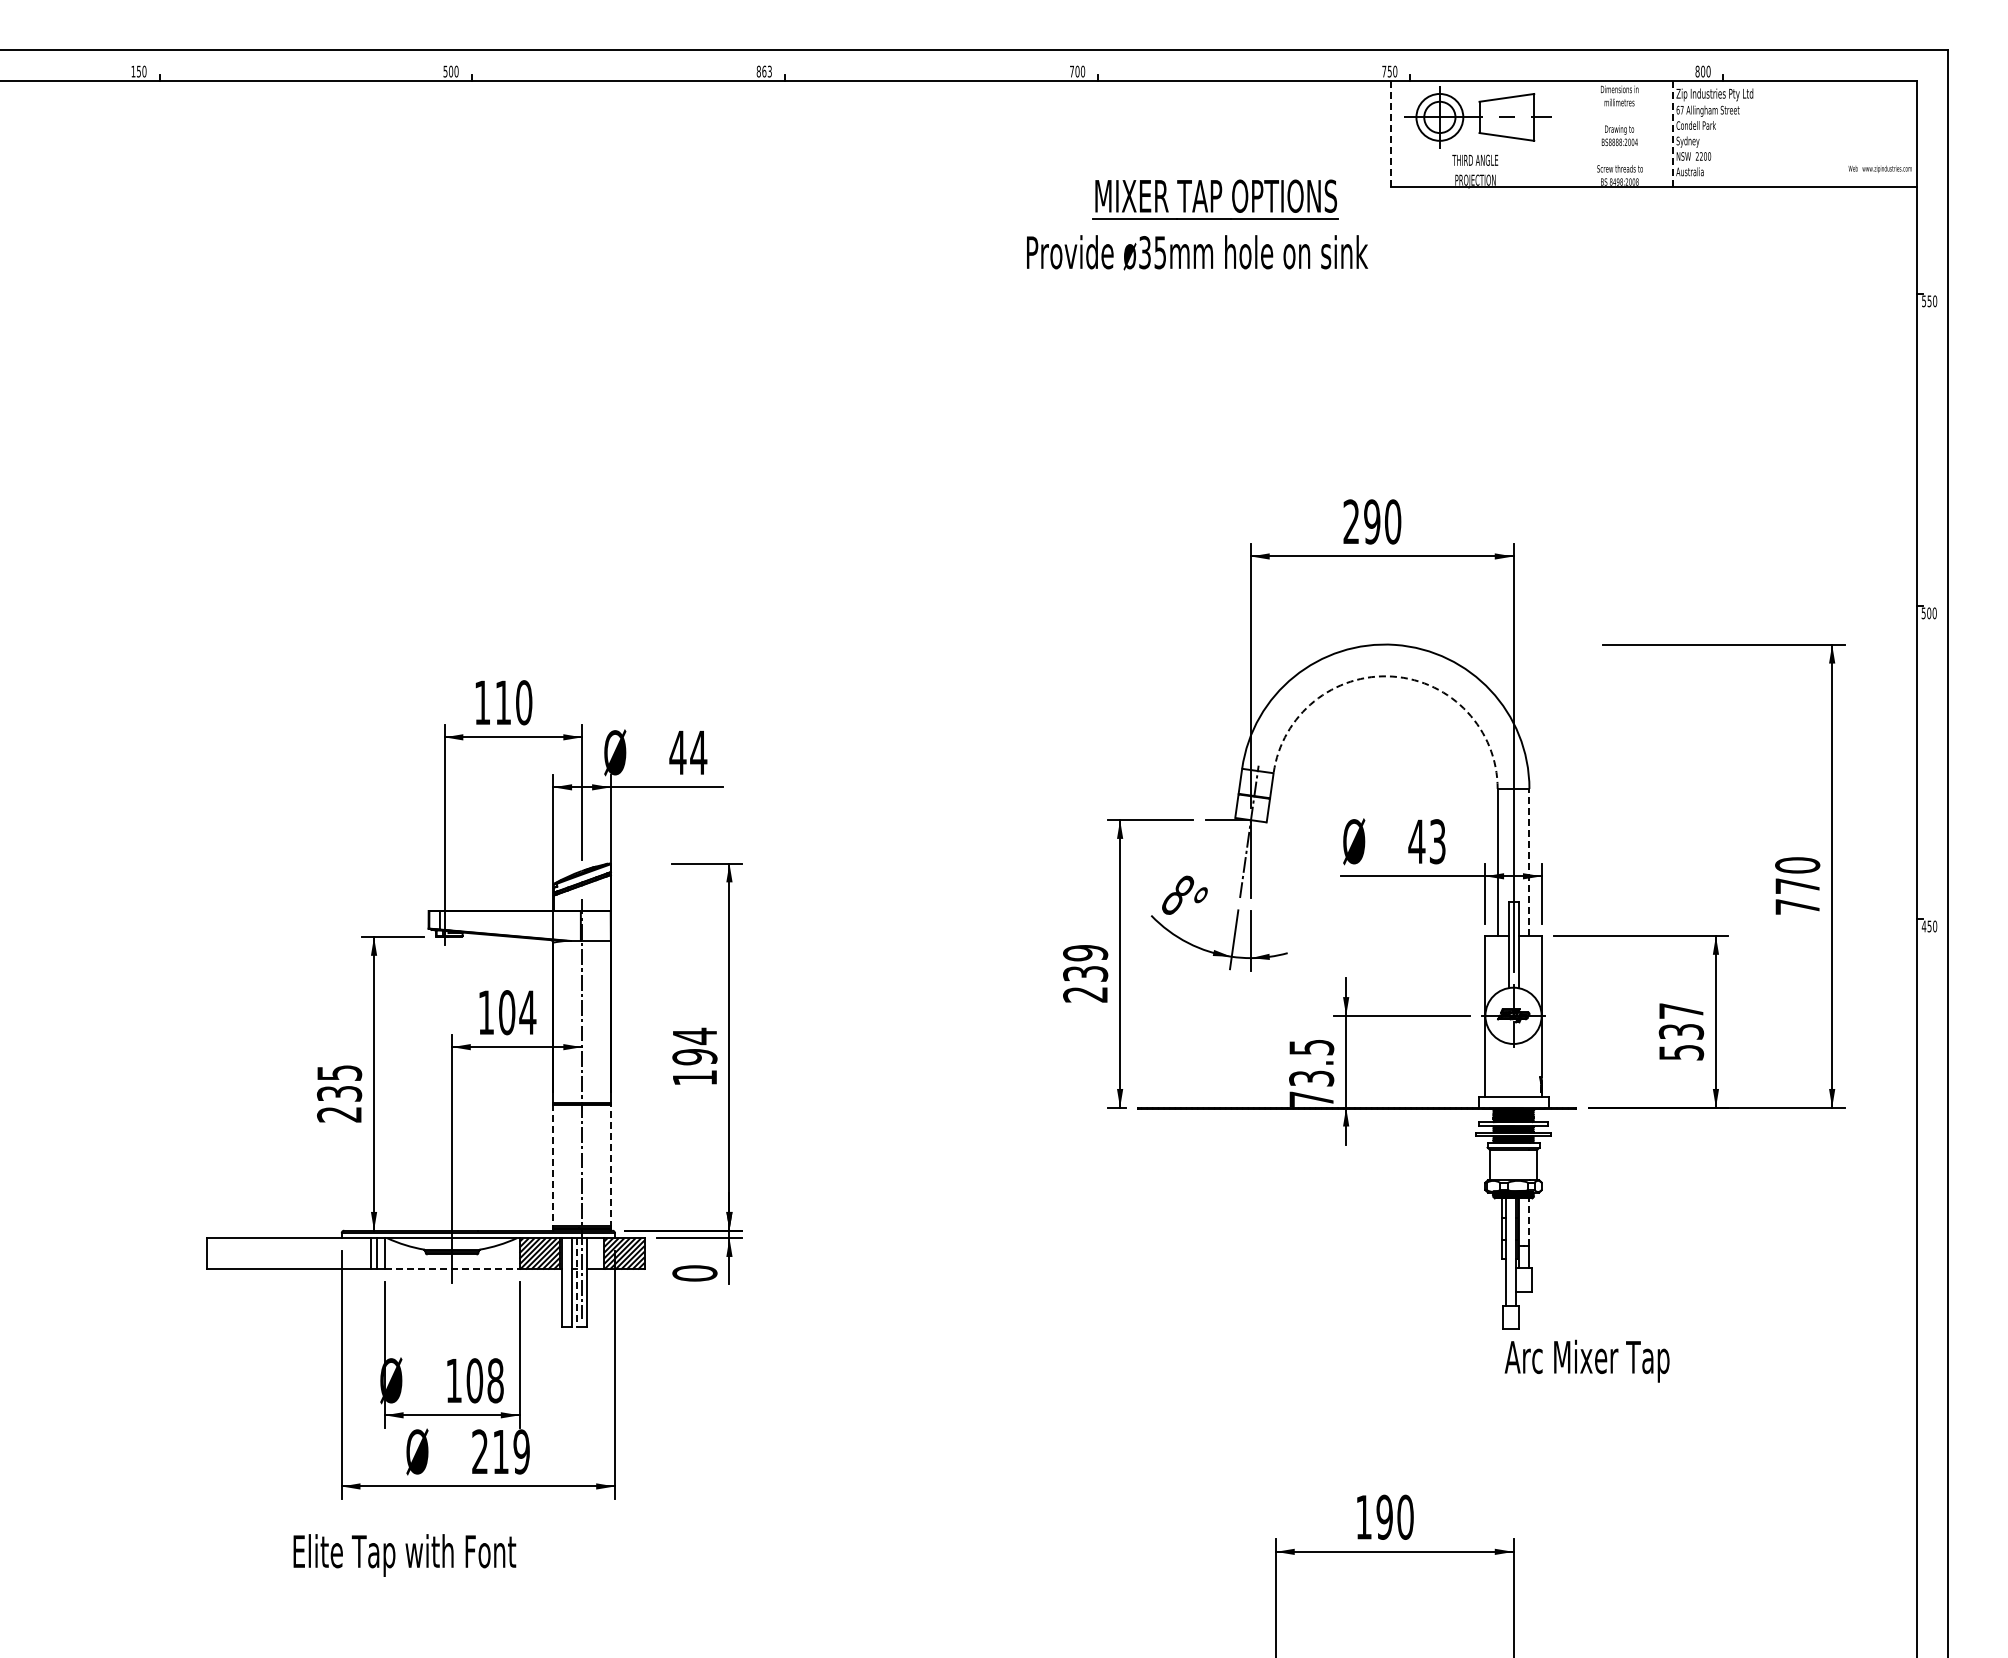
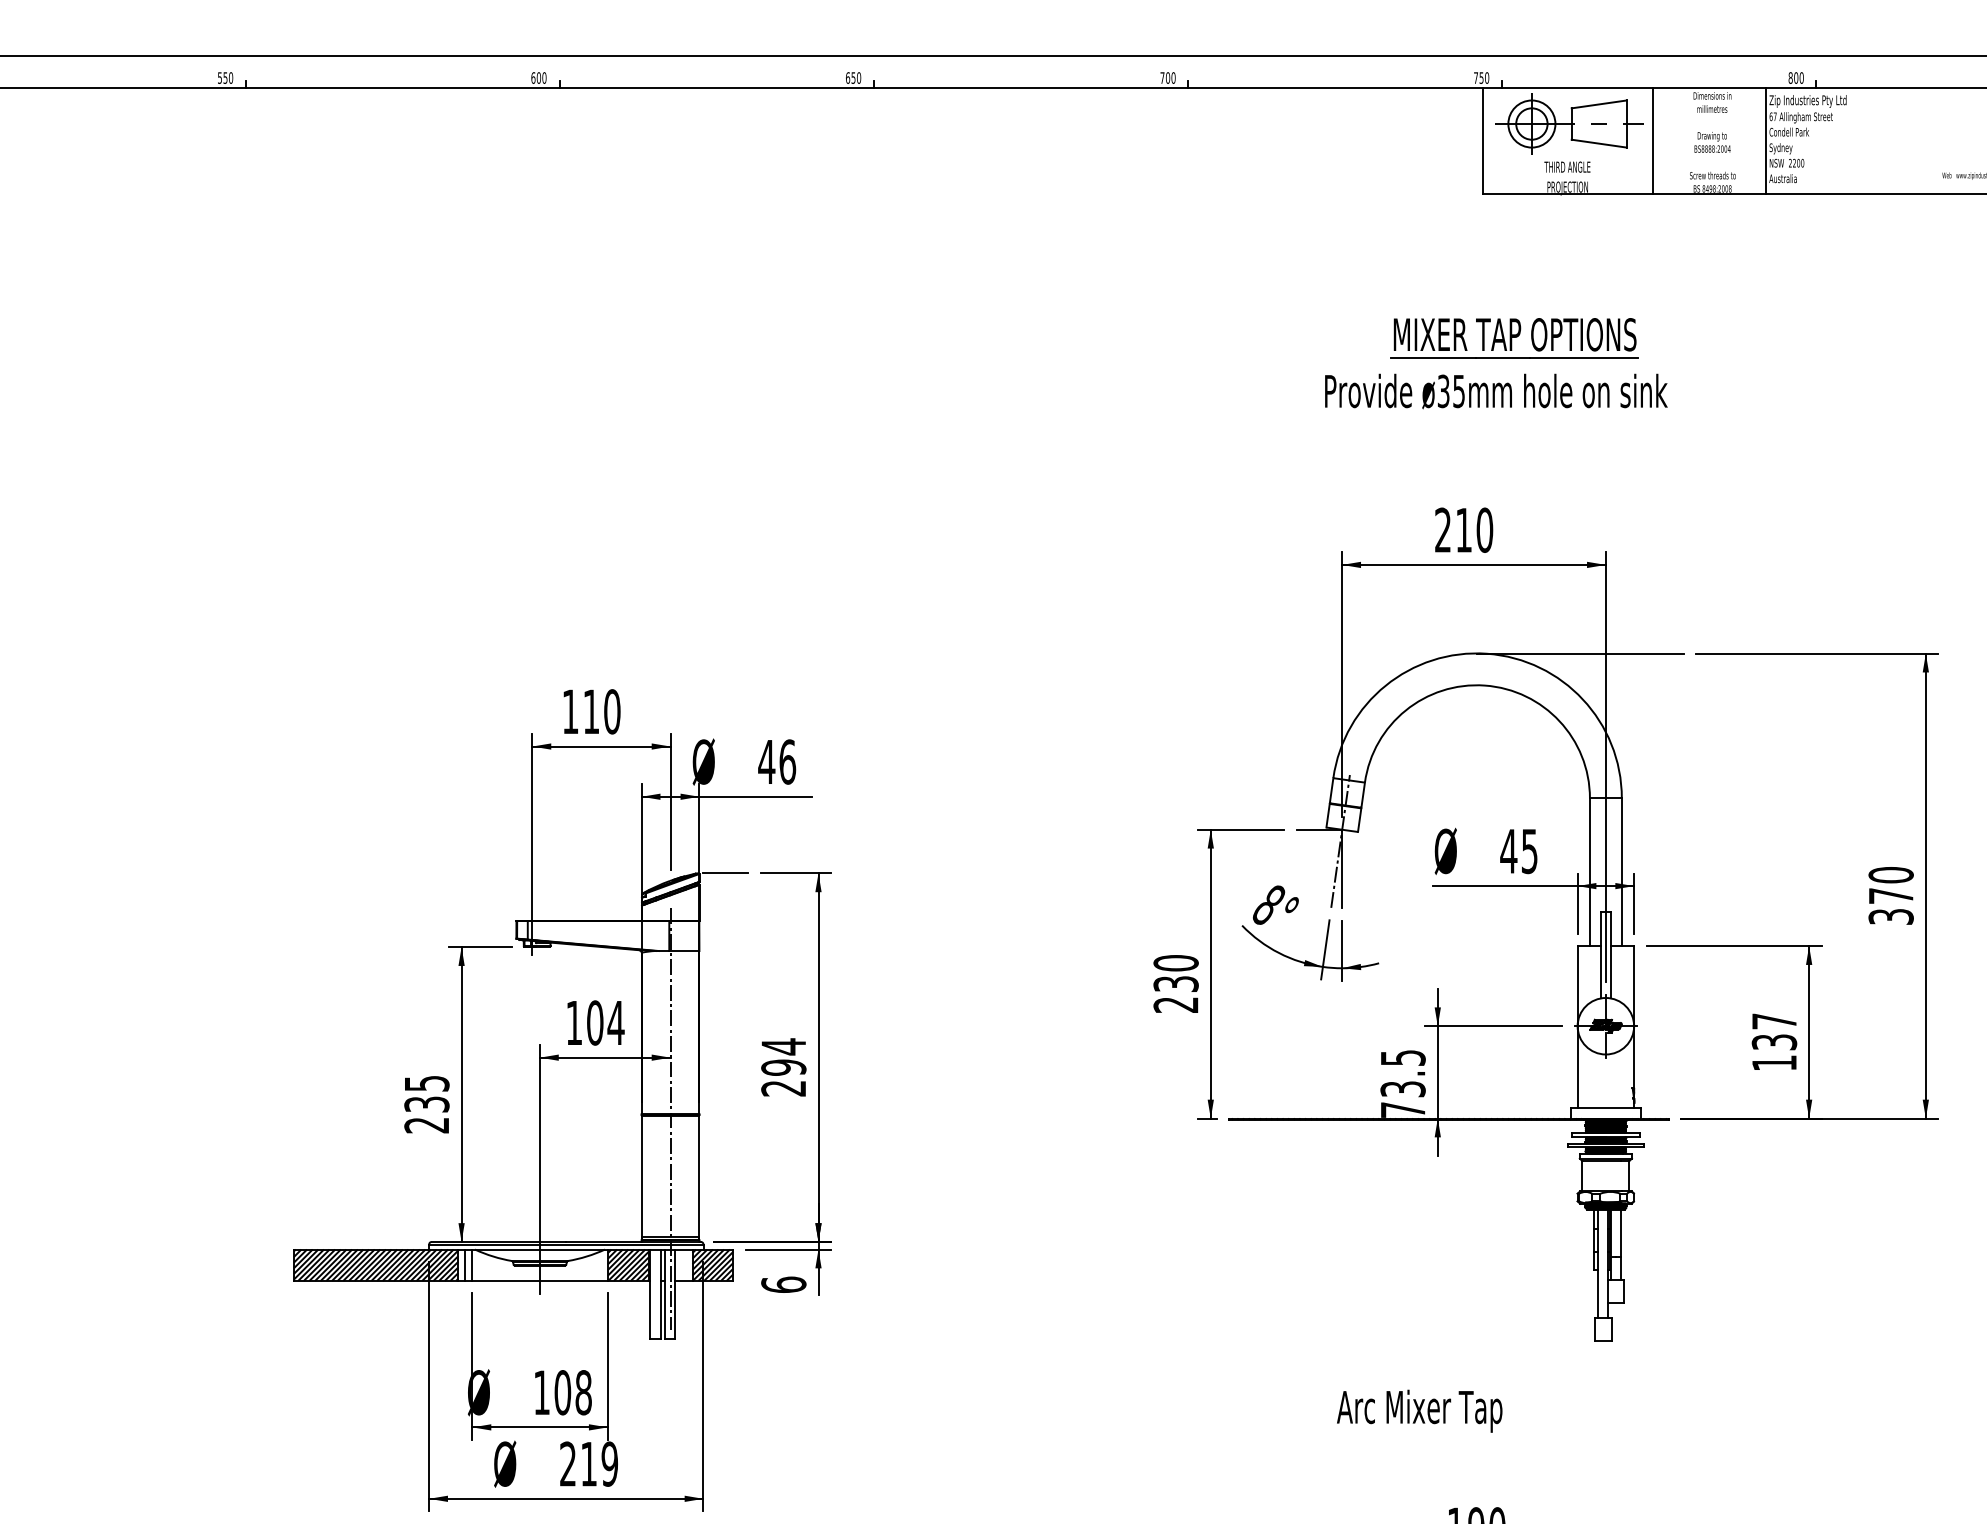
text: (133, 71) -> (220, 77), 150 -> 550
text: (445, 71) -> (533, 77), 500 -> 600
text: (763, 71) -> (852, 77), 863 -> 650
line: (1391, 133) -> (1483, 140), dashed -> solid
line: (1560, 134) -> (1653, 141), added
line: (1672, 134) -> (1765, 141), dashed -> solid
part: (1197, 224) -> (1496, 363), moved
text: (1372, 521) -> (1464, 529), 290 -> 210
line: (1487, 644) -> (1579, 653), added
arc: (1392, 676) -> (1484, 685), dashed -> solid
text: (698, 752) -> (787, 761), 44 -> 46
text: (1437, 841) -> (1529, 851), 43 -> 45
line: (1529, 862) -> (1621, 872), dashed -> solid
line: (636, 863) -> (725, 873), added
text: (1797, 906) -> (1891, 916), 770 -> 370
text: (1085, 952) -> (1176, 962), 239 -> 230
text: (1681, 1052) -> (1774, 1063), 537 -> 137
text: (694, 1077) -> (783, 1088), 194 -> 294
line: (610, 1165) -> (699, 1176), dashed -> solid
line: (553, 1166) -> (641, 1177), dashed -> solid
line: (1528, 1222) -> (1620, 1233), dashed -> solid
hatch: (288, 1253) -> (375, 1264), added
line: (452, 1269) -> (540, 1280), dashed -> solid
text: (694, 1273) -> (783, 1284), 0 -> 6
line: (576, 1282) -> (664, 1294), dashed -> solid
text: (1586, 1360) -> (1419, 1410), moved

